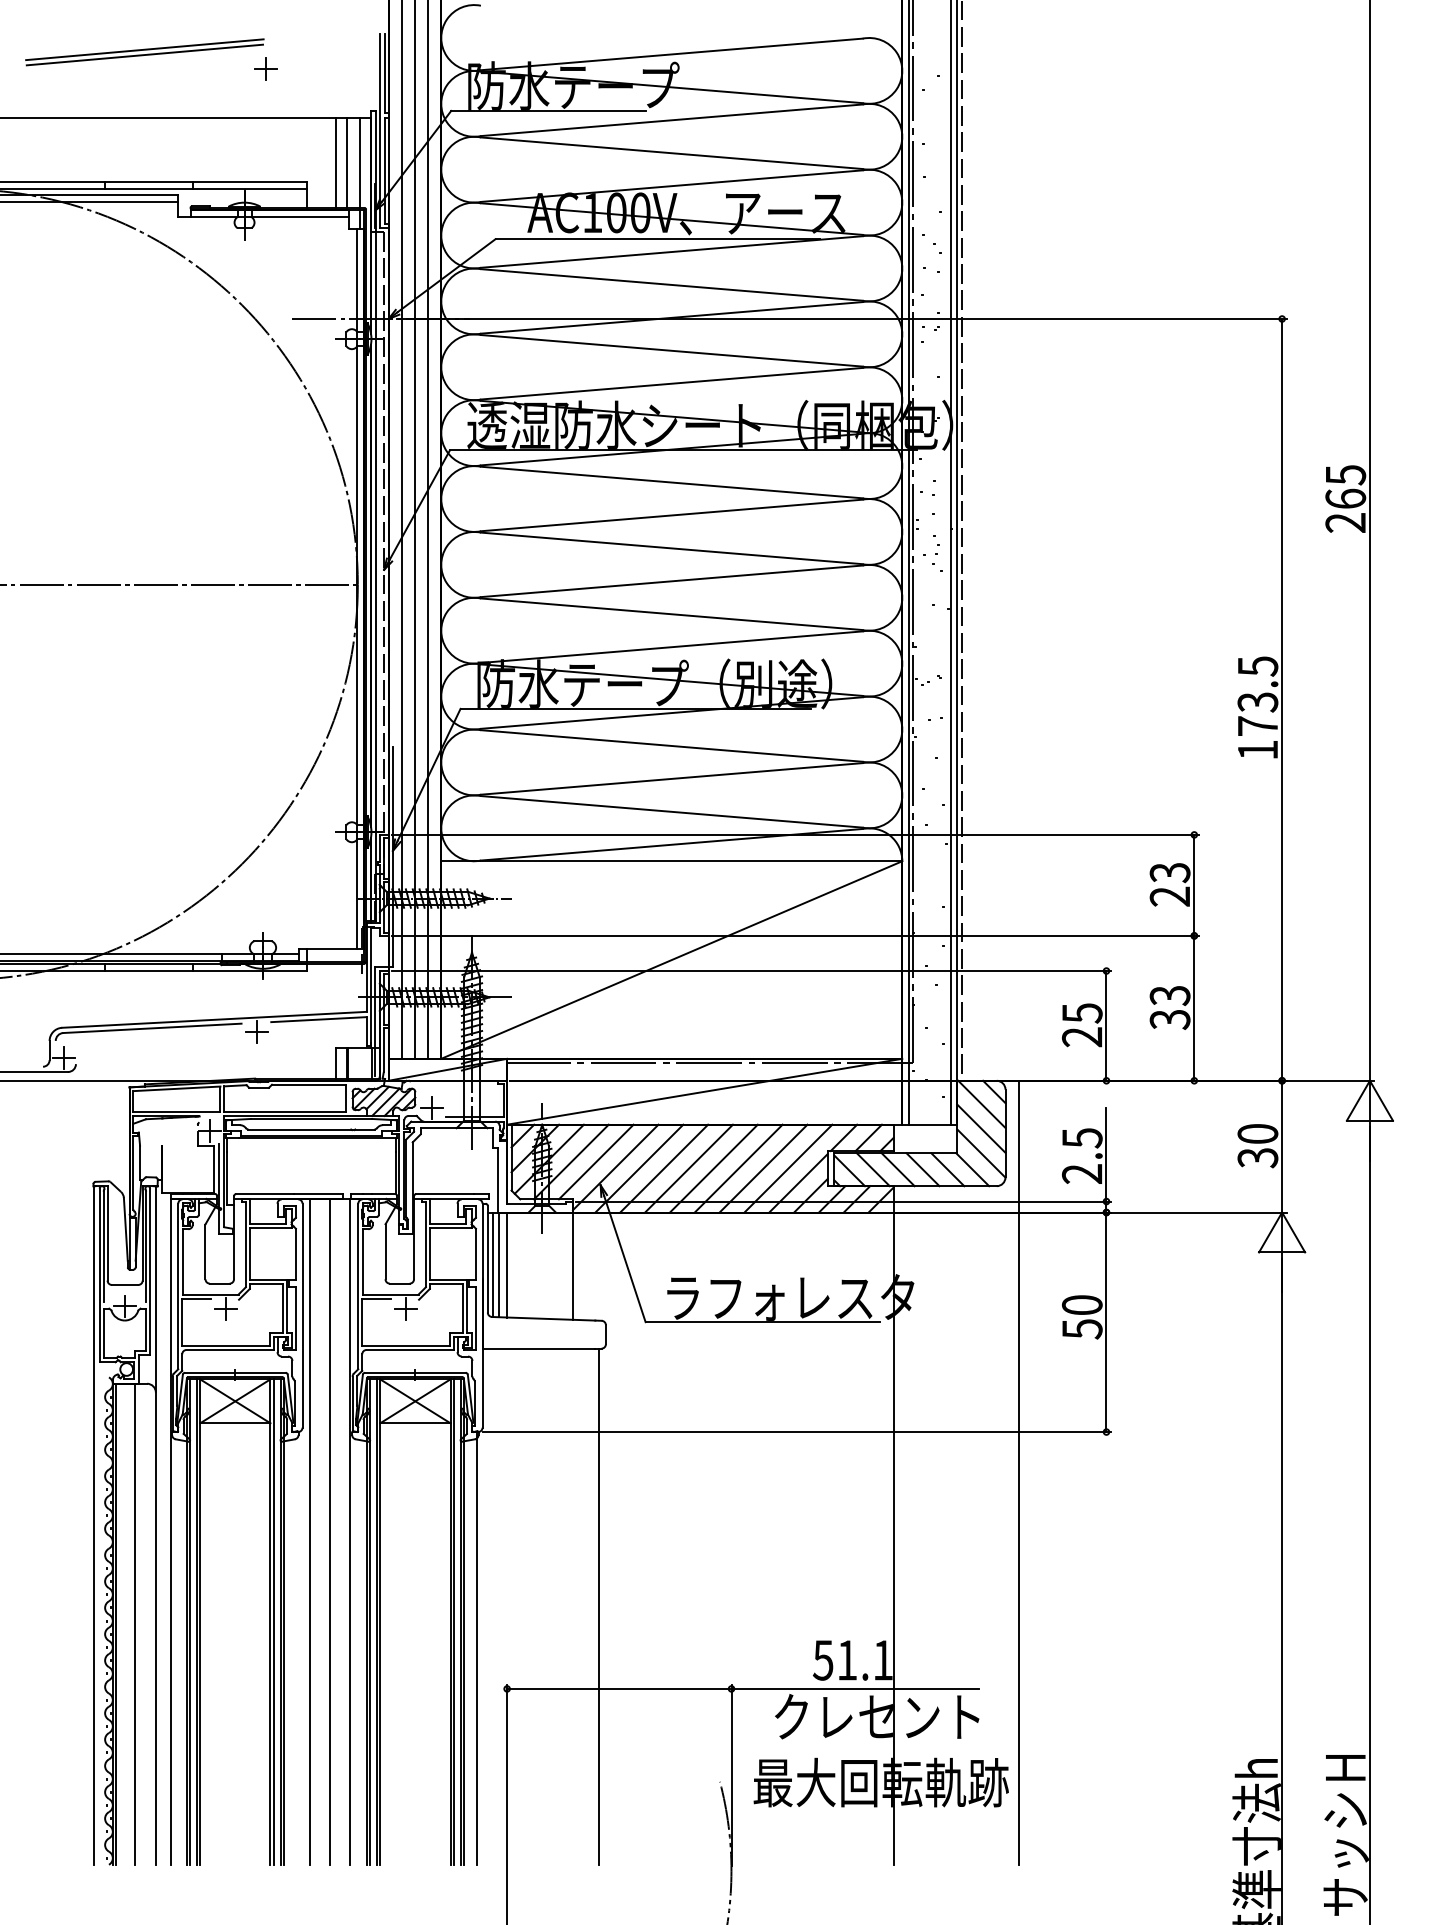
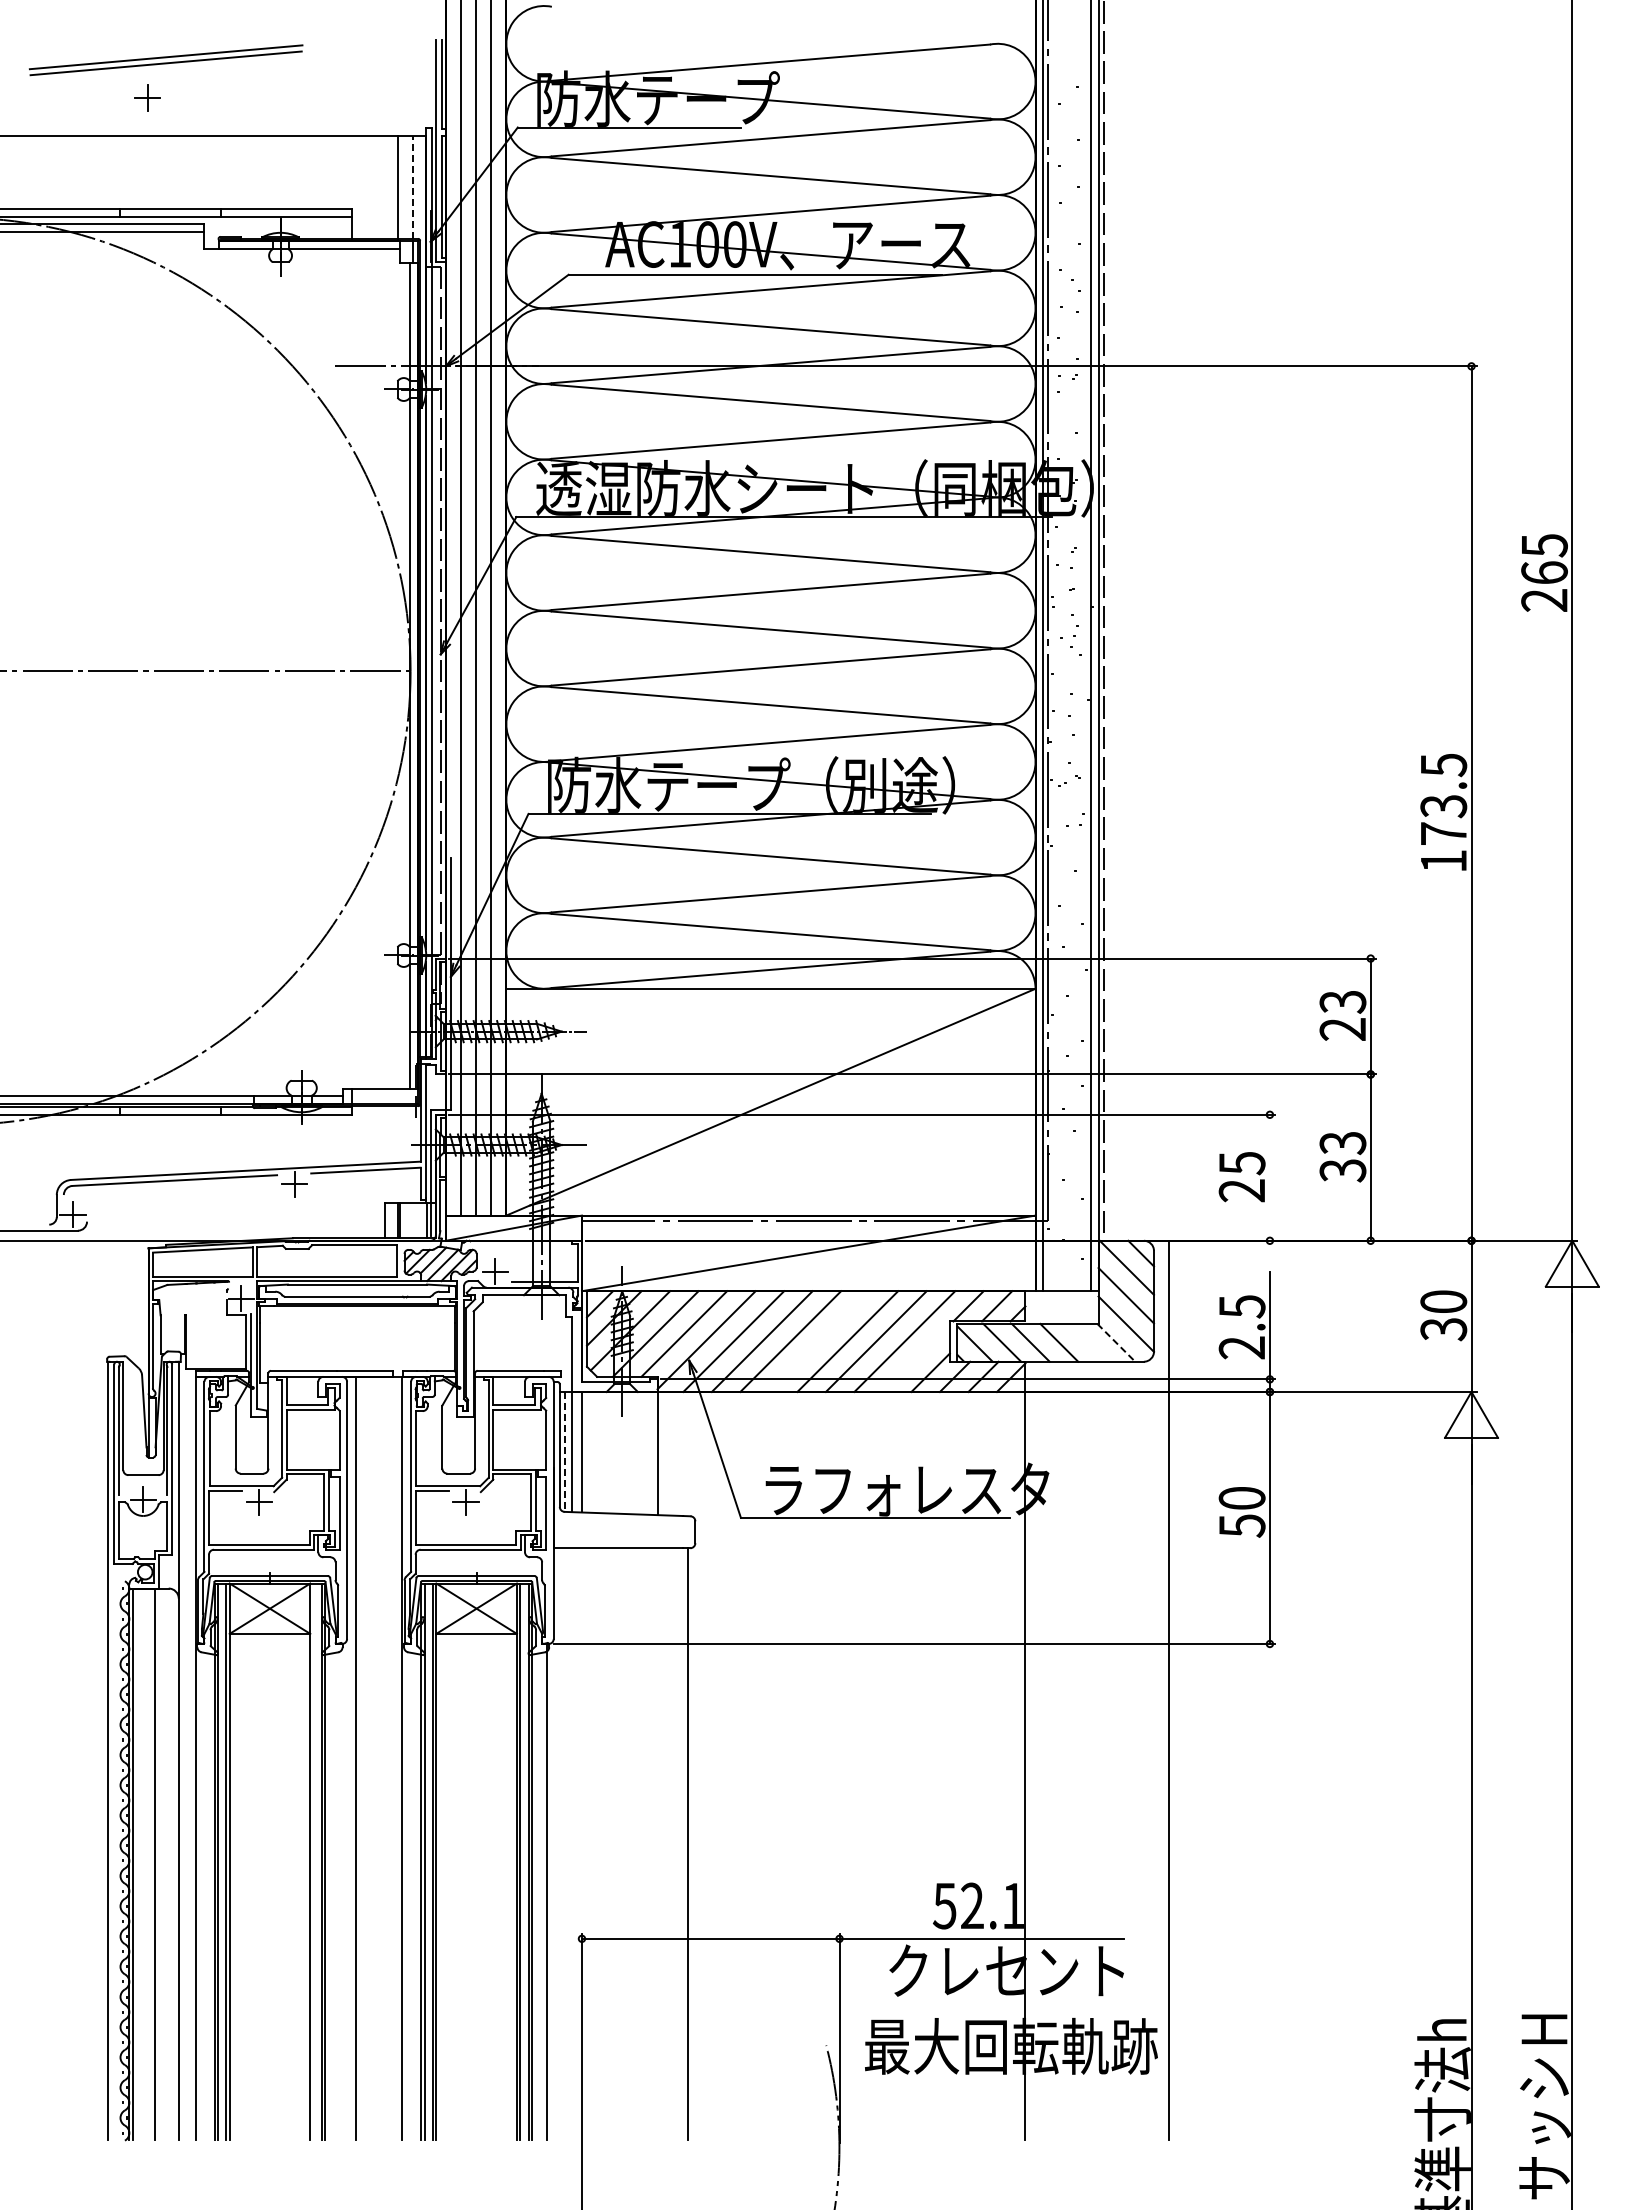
part: (265, 68) -> (147, 97), moved
line: (335, 162) -> (385, 186), removed
line: (360, 163) -> (413, 187), solid -> dashed
line: (1106, 1025) -> (1269, 1177), removed
line: (713, 1168) -> (818, 1341), removed
line: (947, 1169) -> (1087, 1342), removed
line: (972, 1169) -> (1116, 1342), solid -> dashed
line: (797, 1183) -> (915, 1358), removed
line: (492, 1264) -> (565, 1451), solid -> dashed
line: (329, 1531) -> (378, 1758), removed
line: (273, 1621) -> (313, 1861), removed
text: (847, 1659) -> (972, 1905), 51.1 -> 52.1

